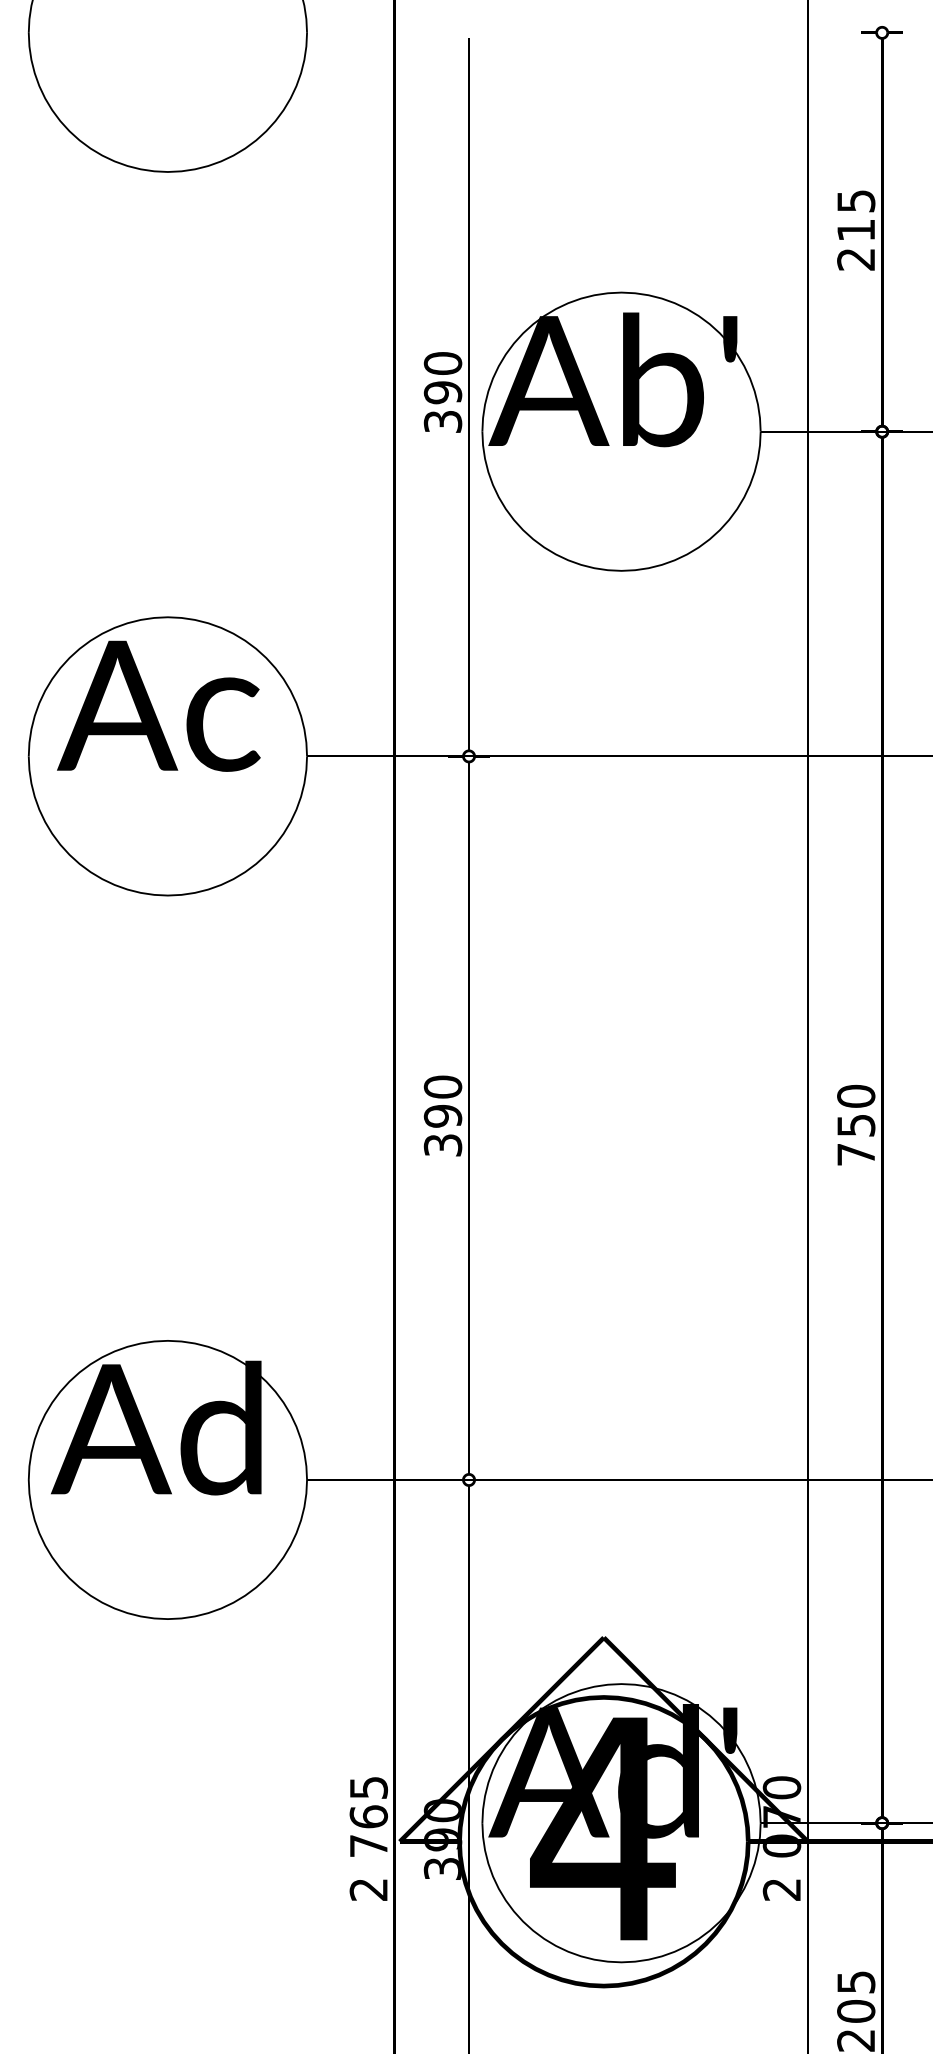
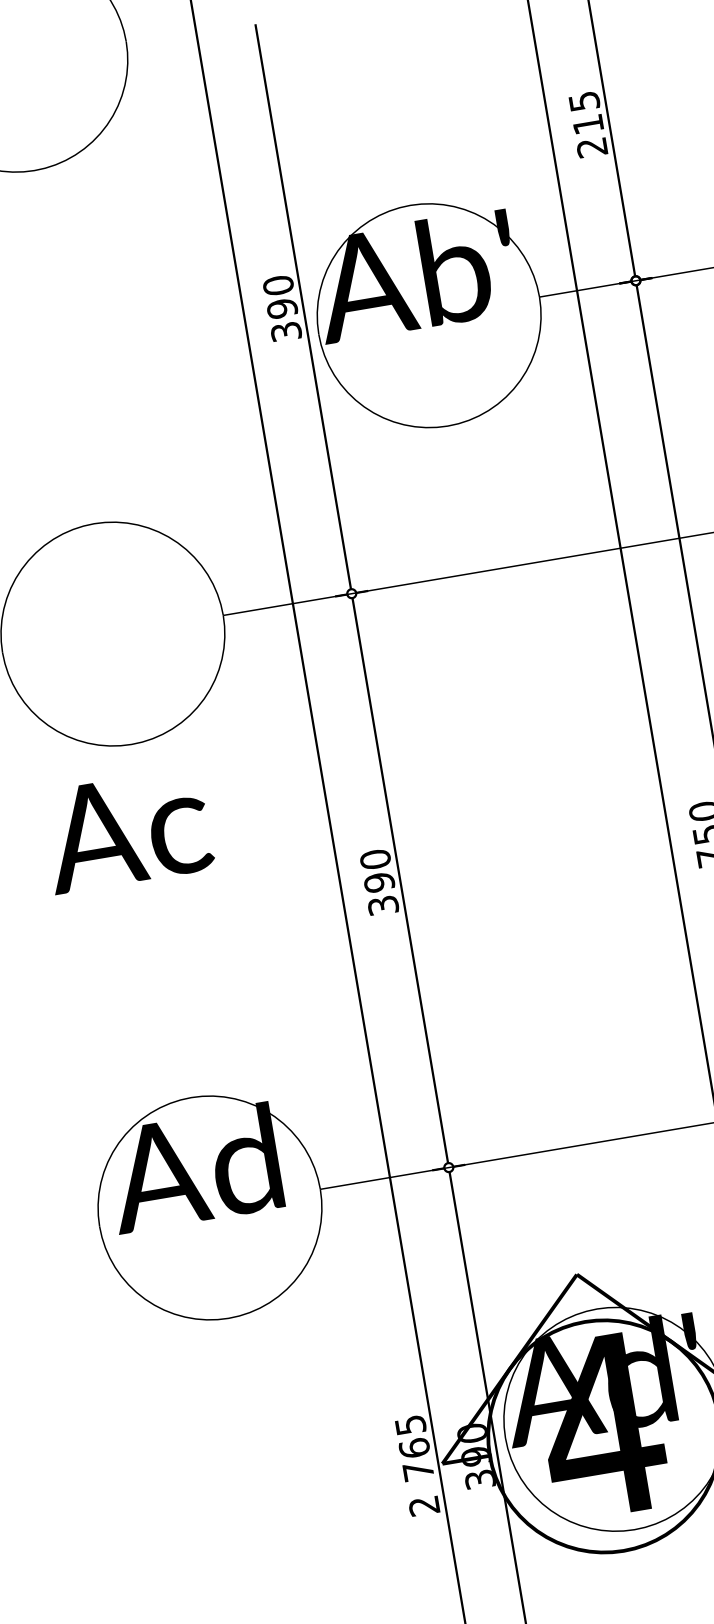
text: (158, 705) -> (126, 830), moved

